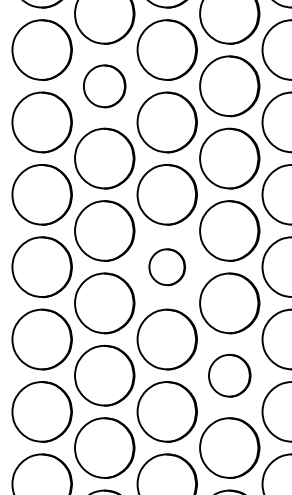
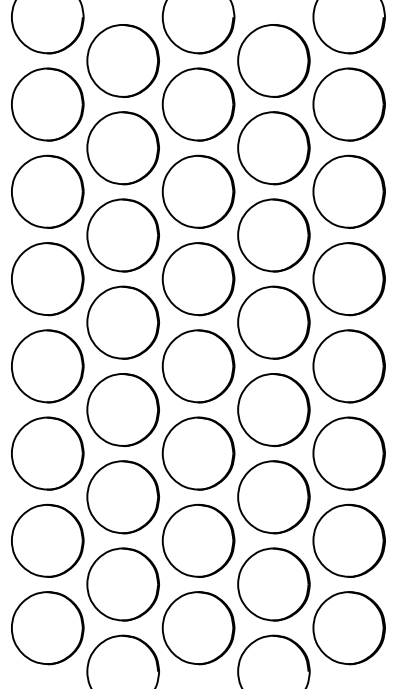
part: (104, 86) -> (122, 148), size x1.43
part: (167, 267) -> (198, 366), size x1.67
part: (229, 375) -> (273, 497), size x1.43

